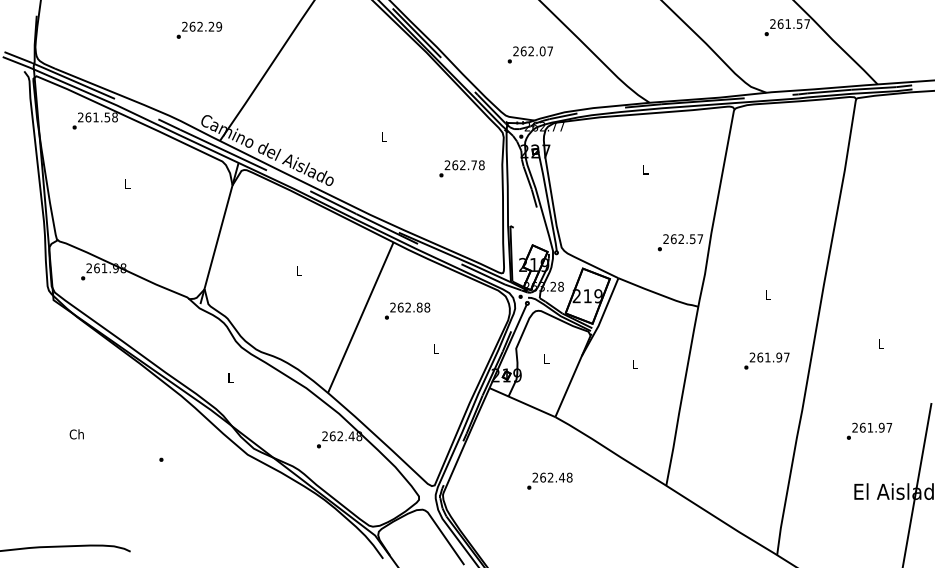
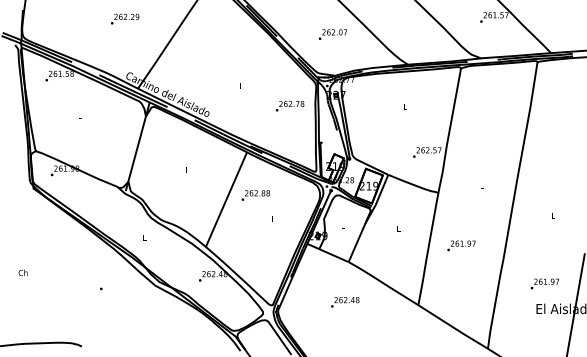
text: (766, 360) -> (461, 245), moved
text: (868, 430) -> (544, 283), moved
text: (75, 433) -> (22, 272), moved

